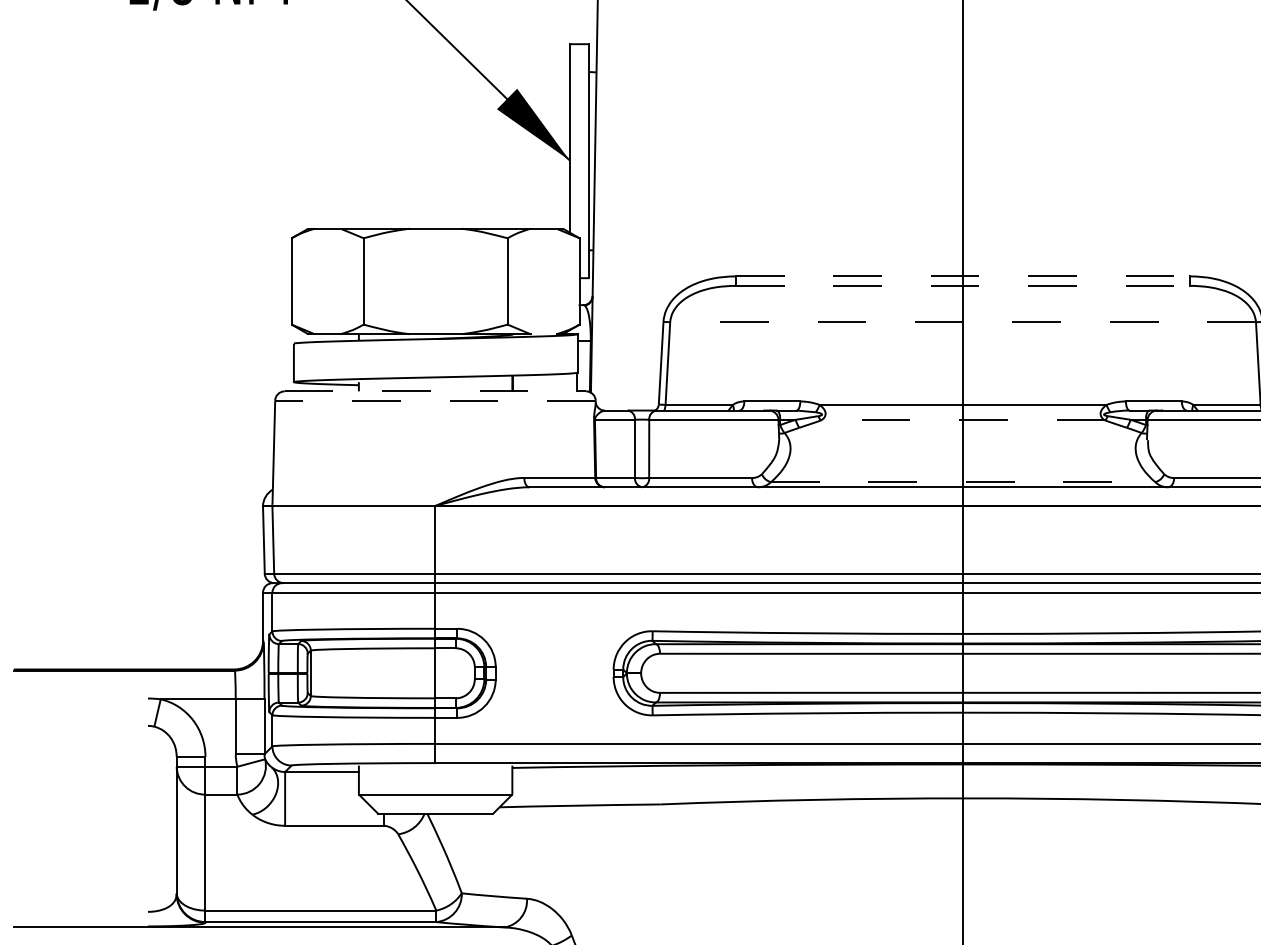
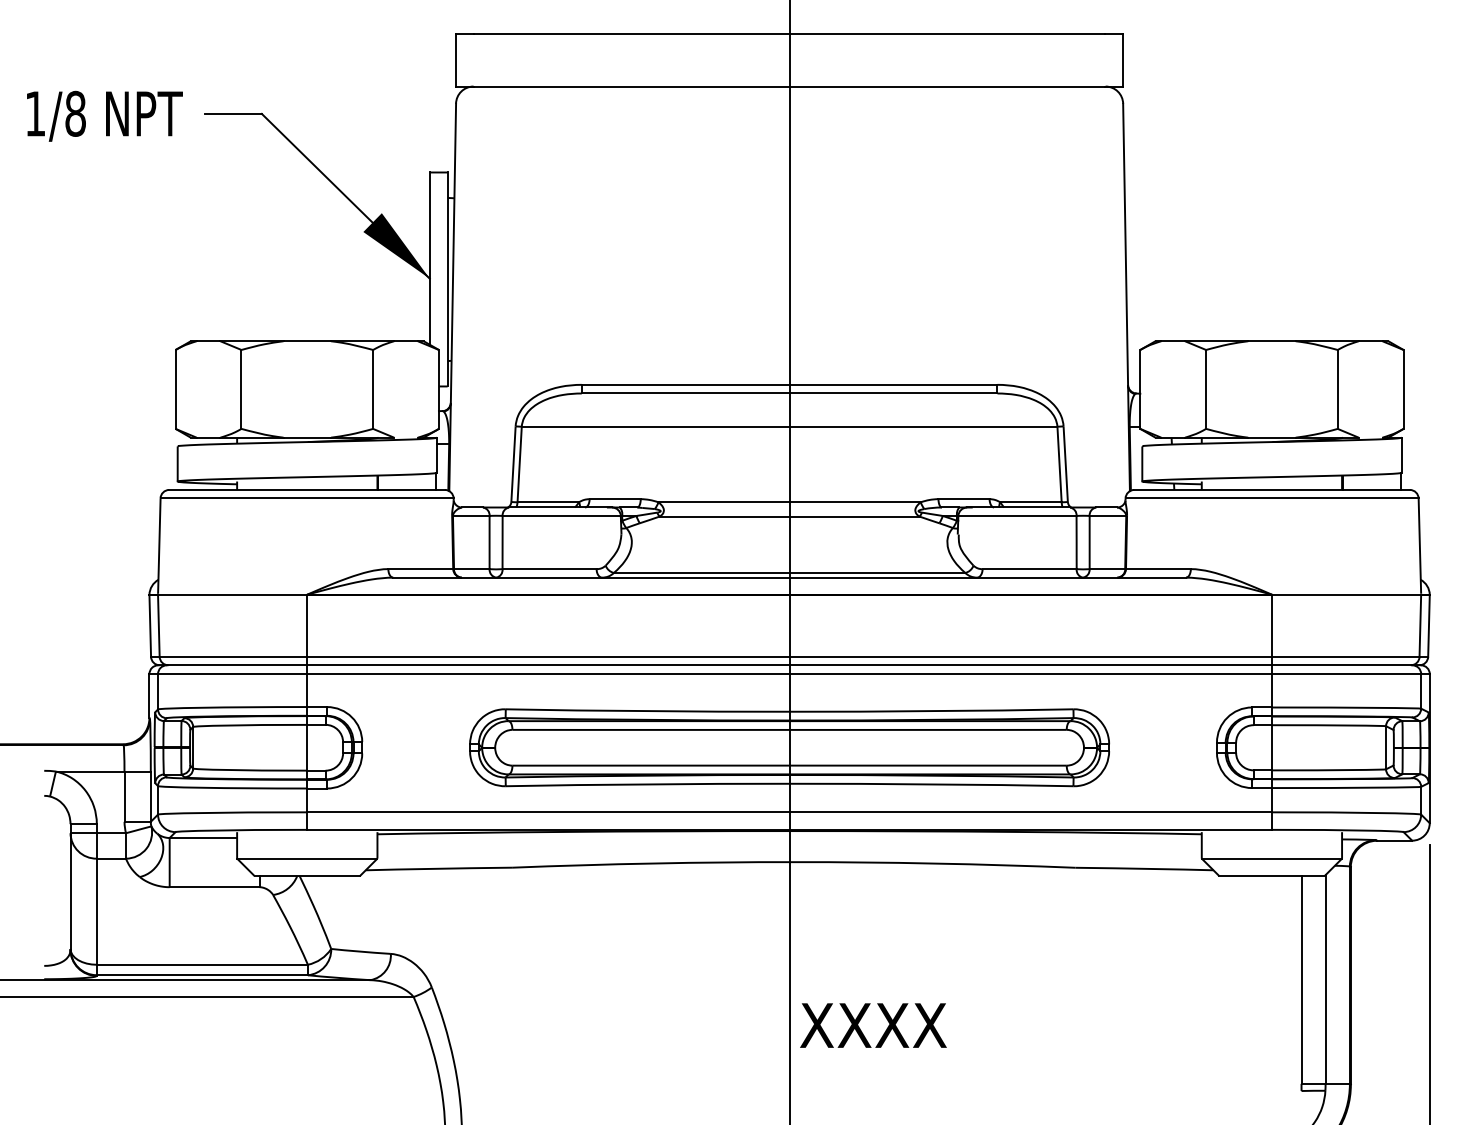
line: (962, 276) -> (789, 384), dashed -> solid
line: (962, 285) -> (789, 393), dashed -> solid
line: (962, 321) -> (789, 426), dashed -> solid
line: (435, 390) -> (307, 489), dashed -> solid
line: (435, 400) -> (307, 498), dashed -> solid
line: (962, 420) -> (789, 516), dashed -> solid
line: (962, 481) -> (789, 572), dashed -> solid

